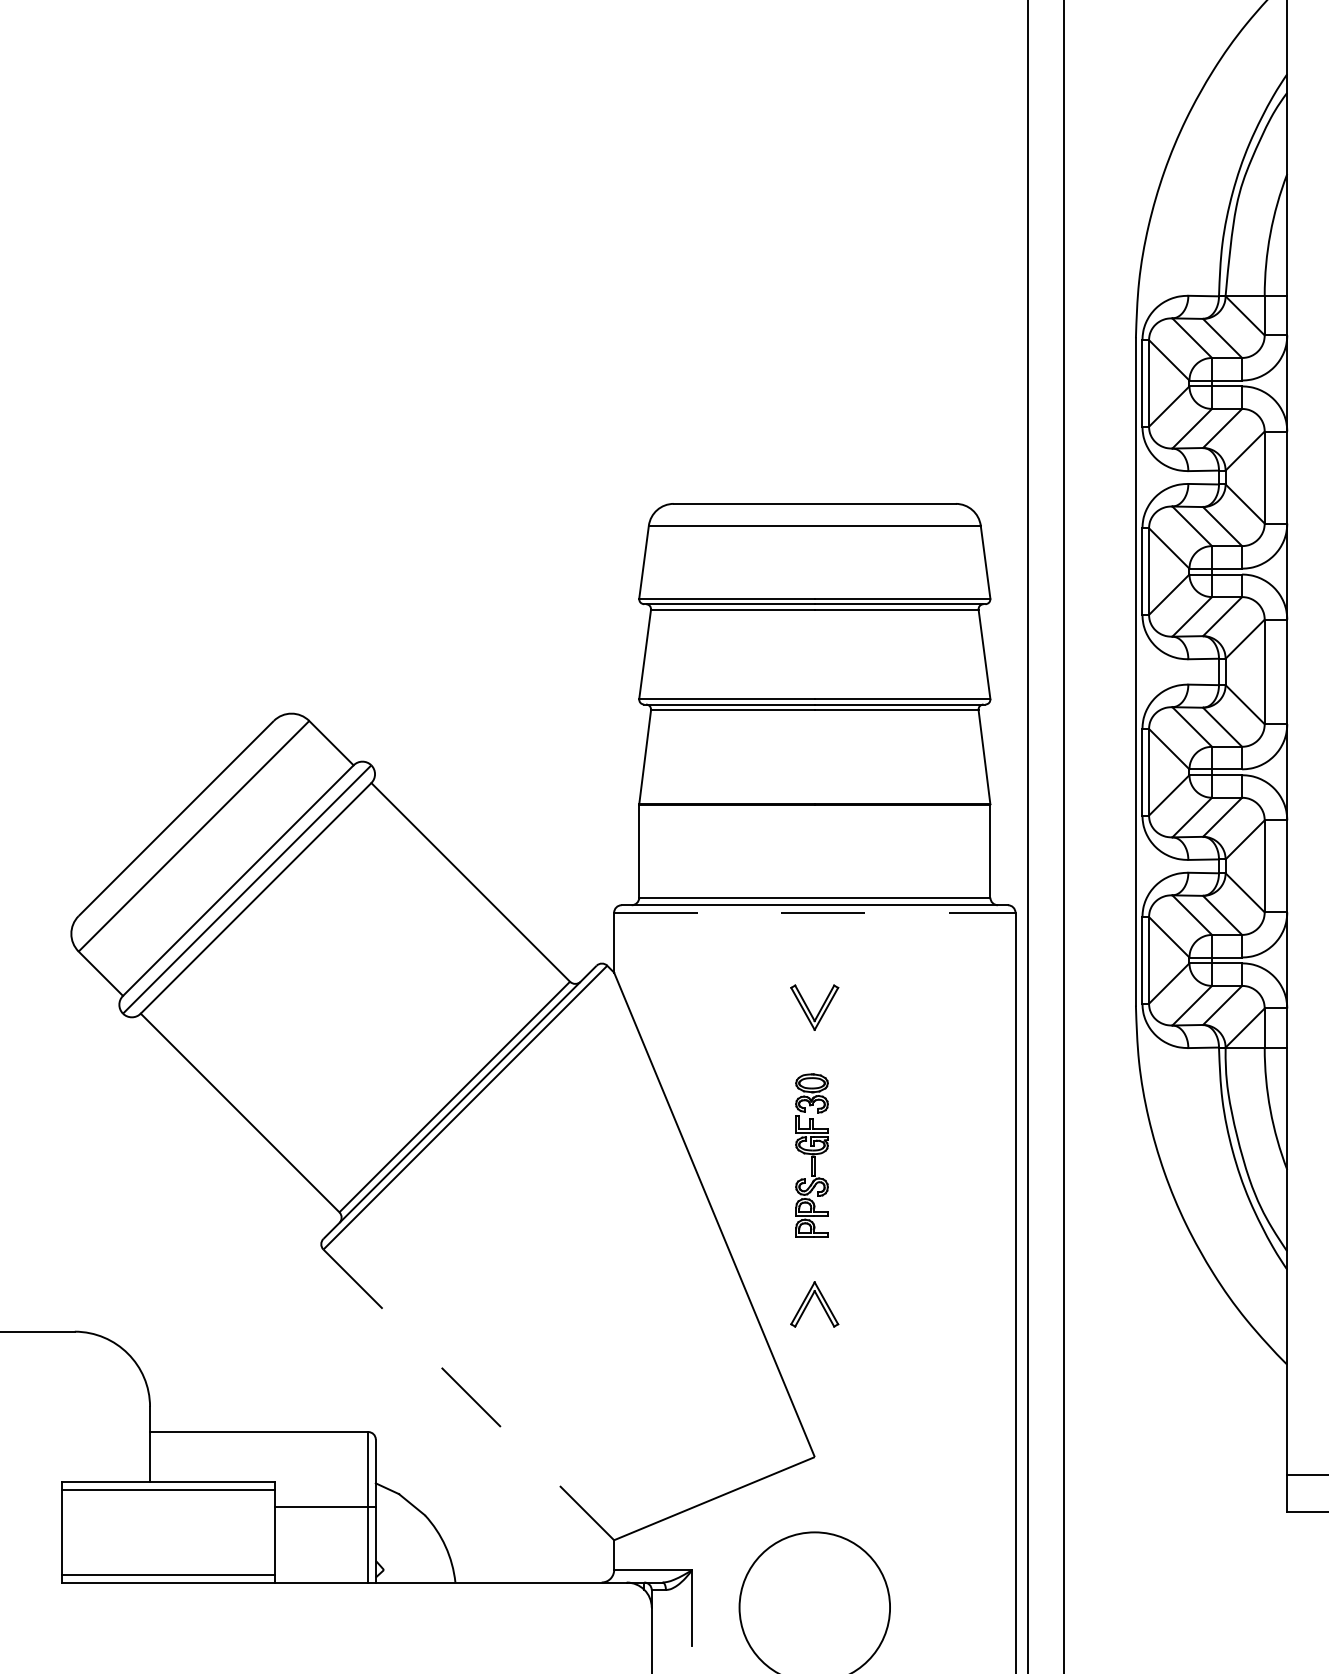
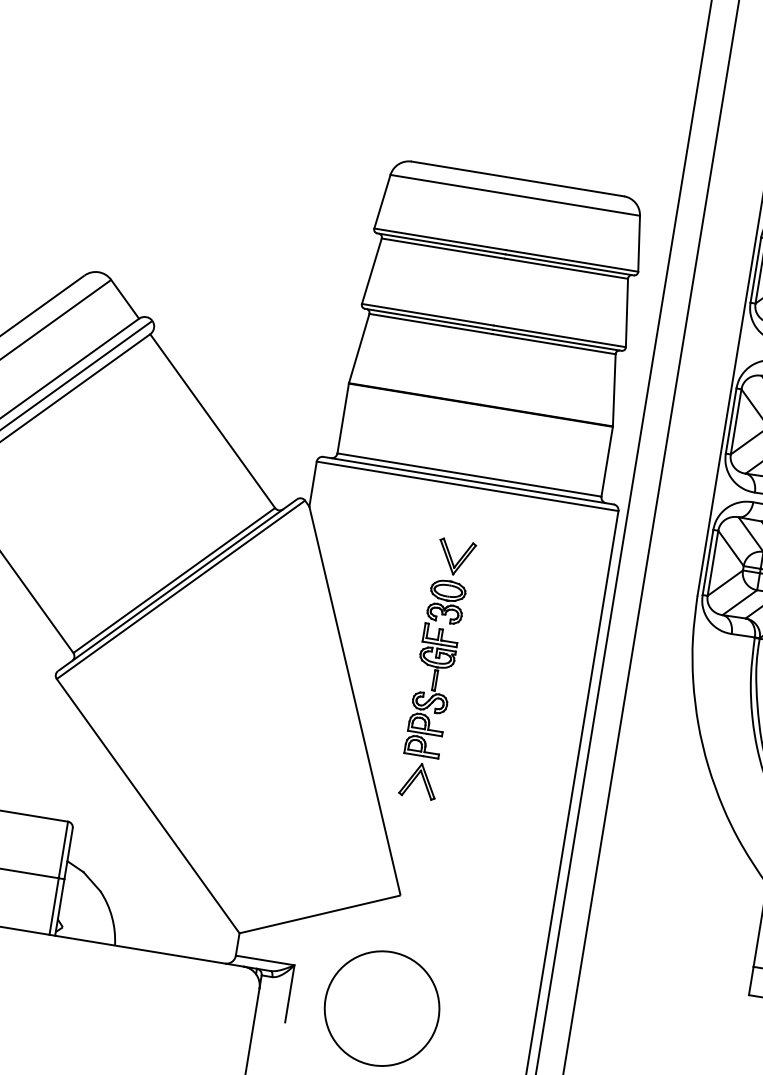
line: (814, 912) -> (467, 486), dashed -> solid
part: (811, 1155) -> (435, 668), size x1.43
line: (468, 1394) -> (147, 805), dashed -> solid

